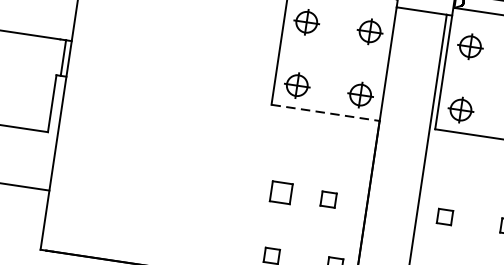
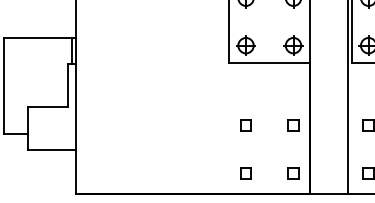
line: (325, 112) -> (269, 62), dashed -> solid
part: (280, 192) -> (245, 125), size x0.71
part: (328, 199) -> (293, 125), moved

